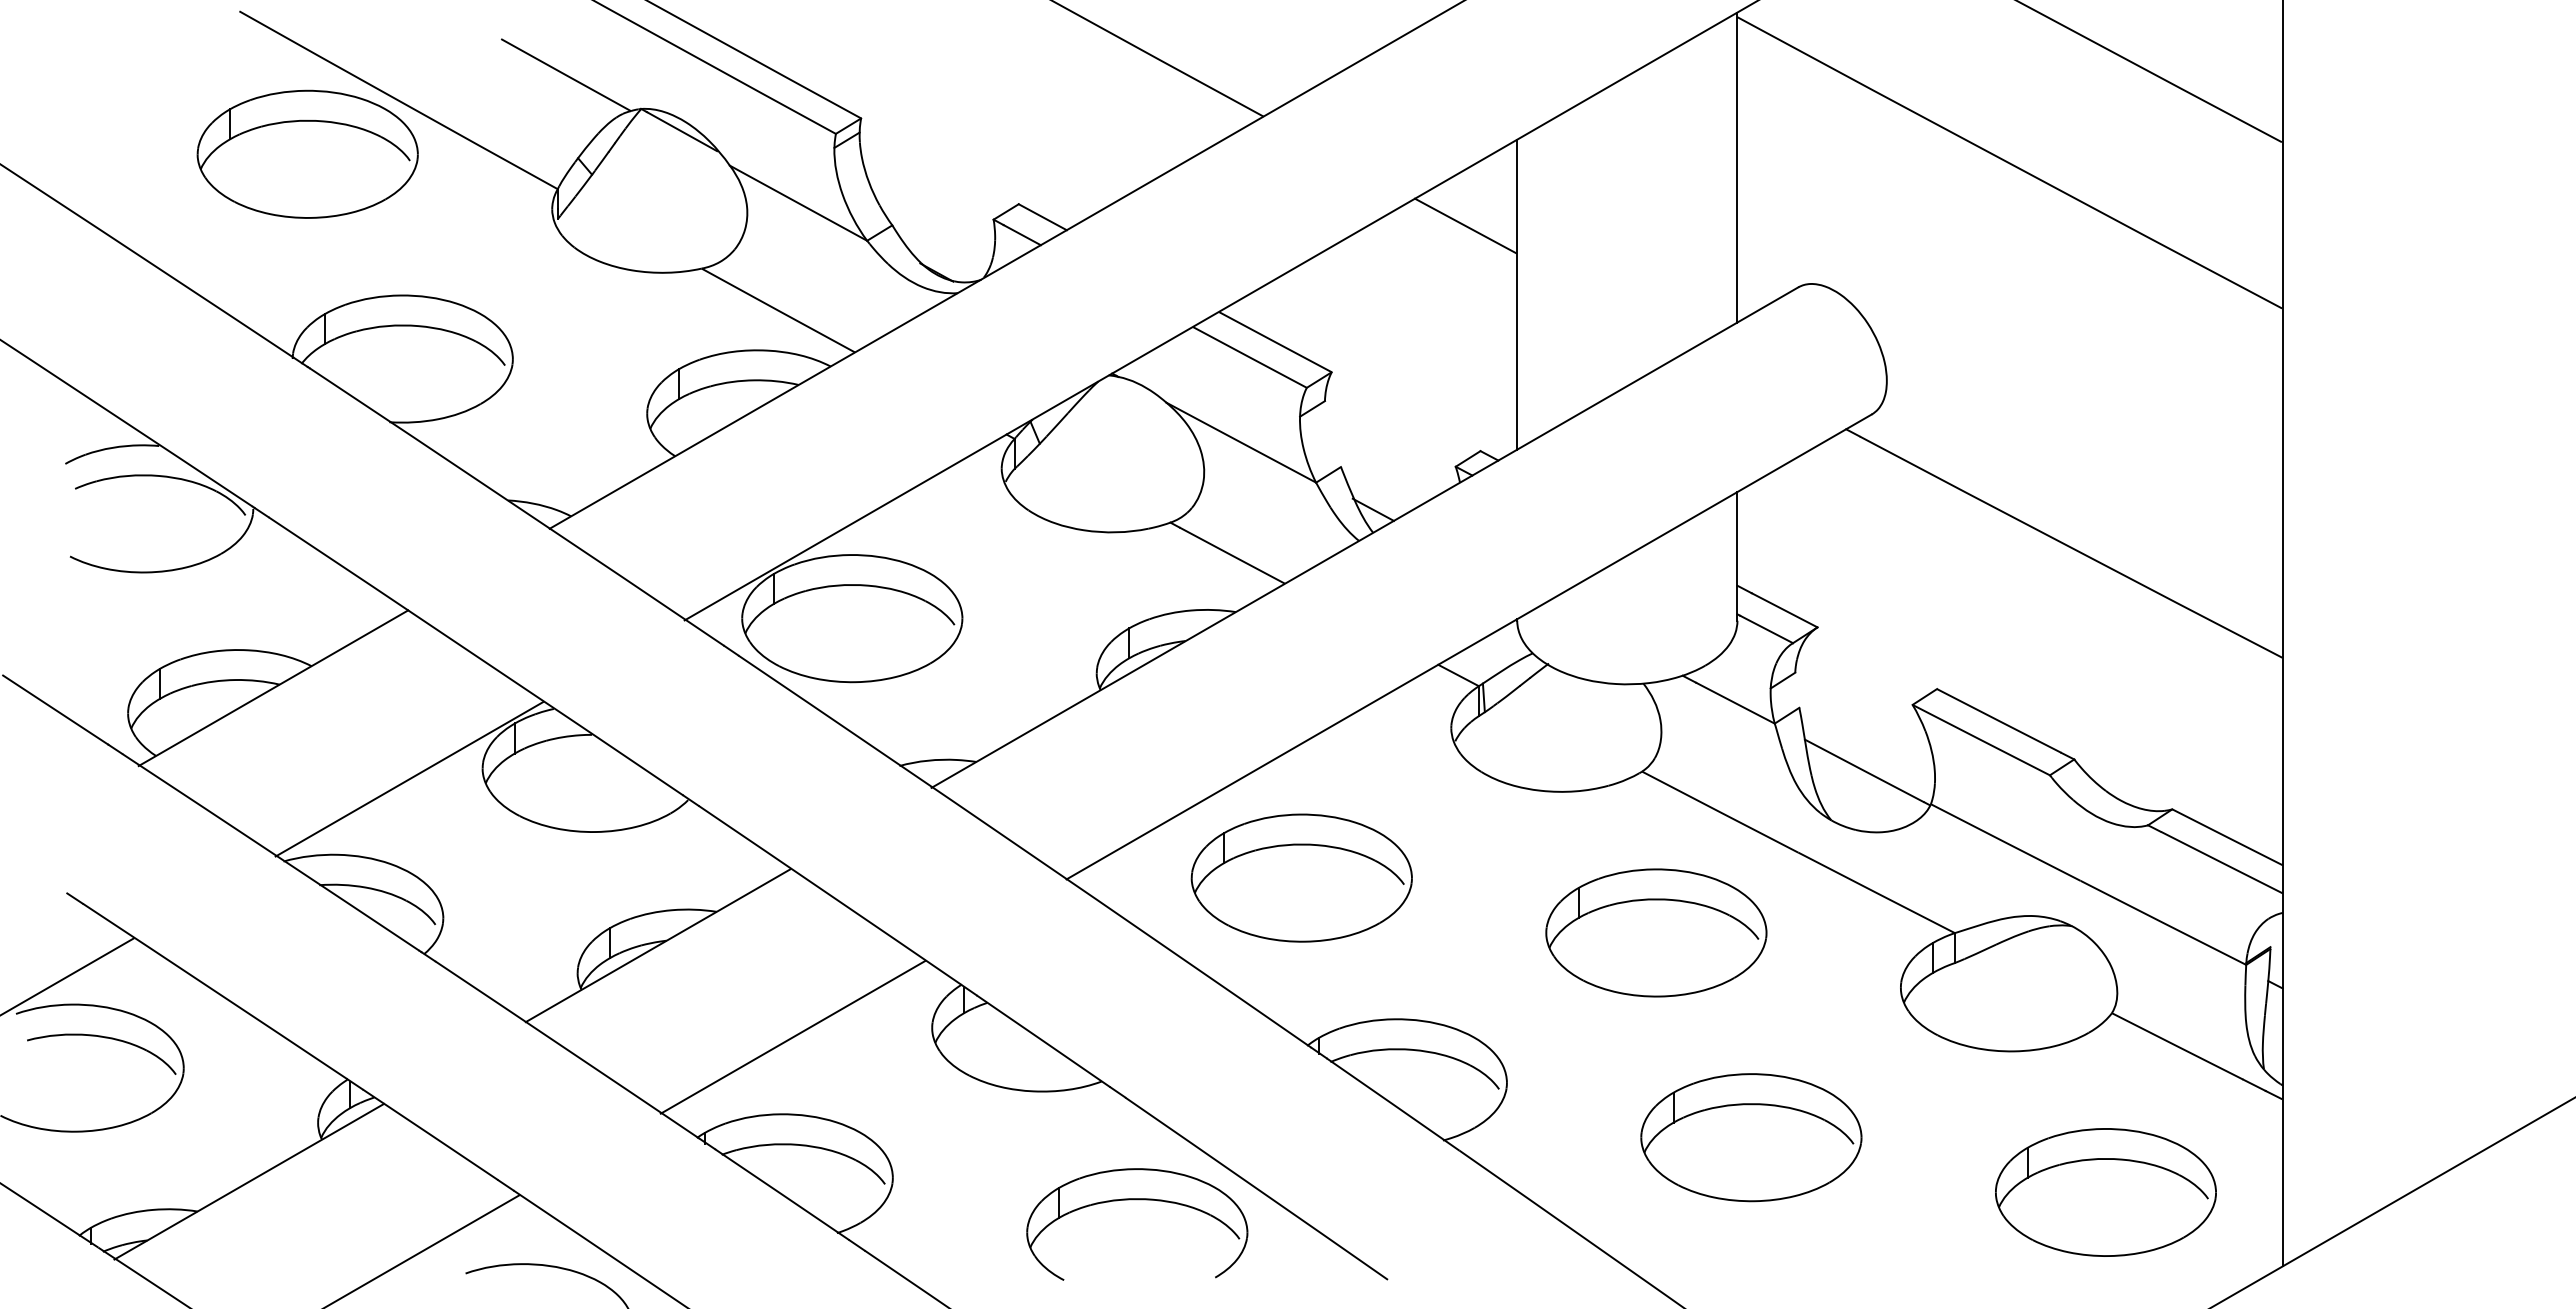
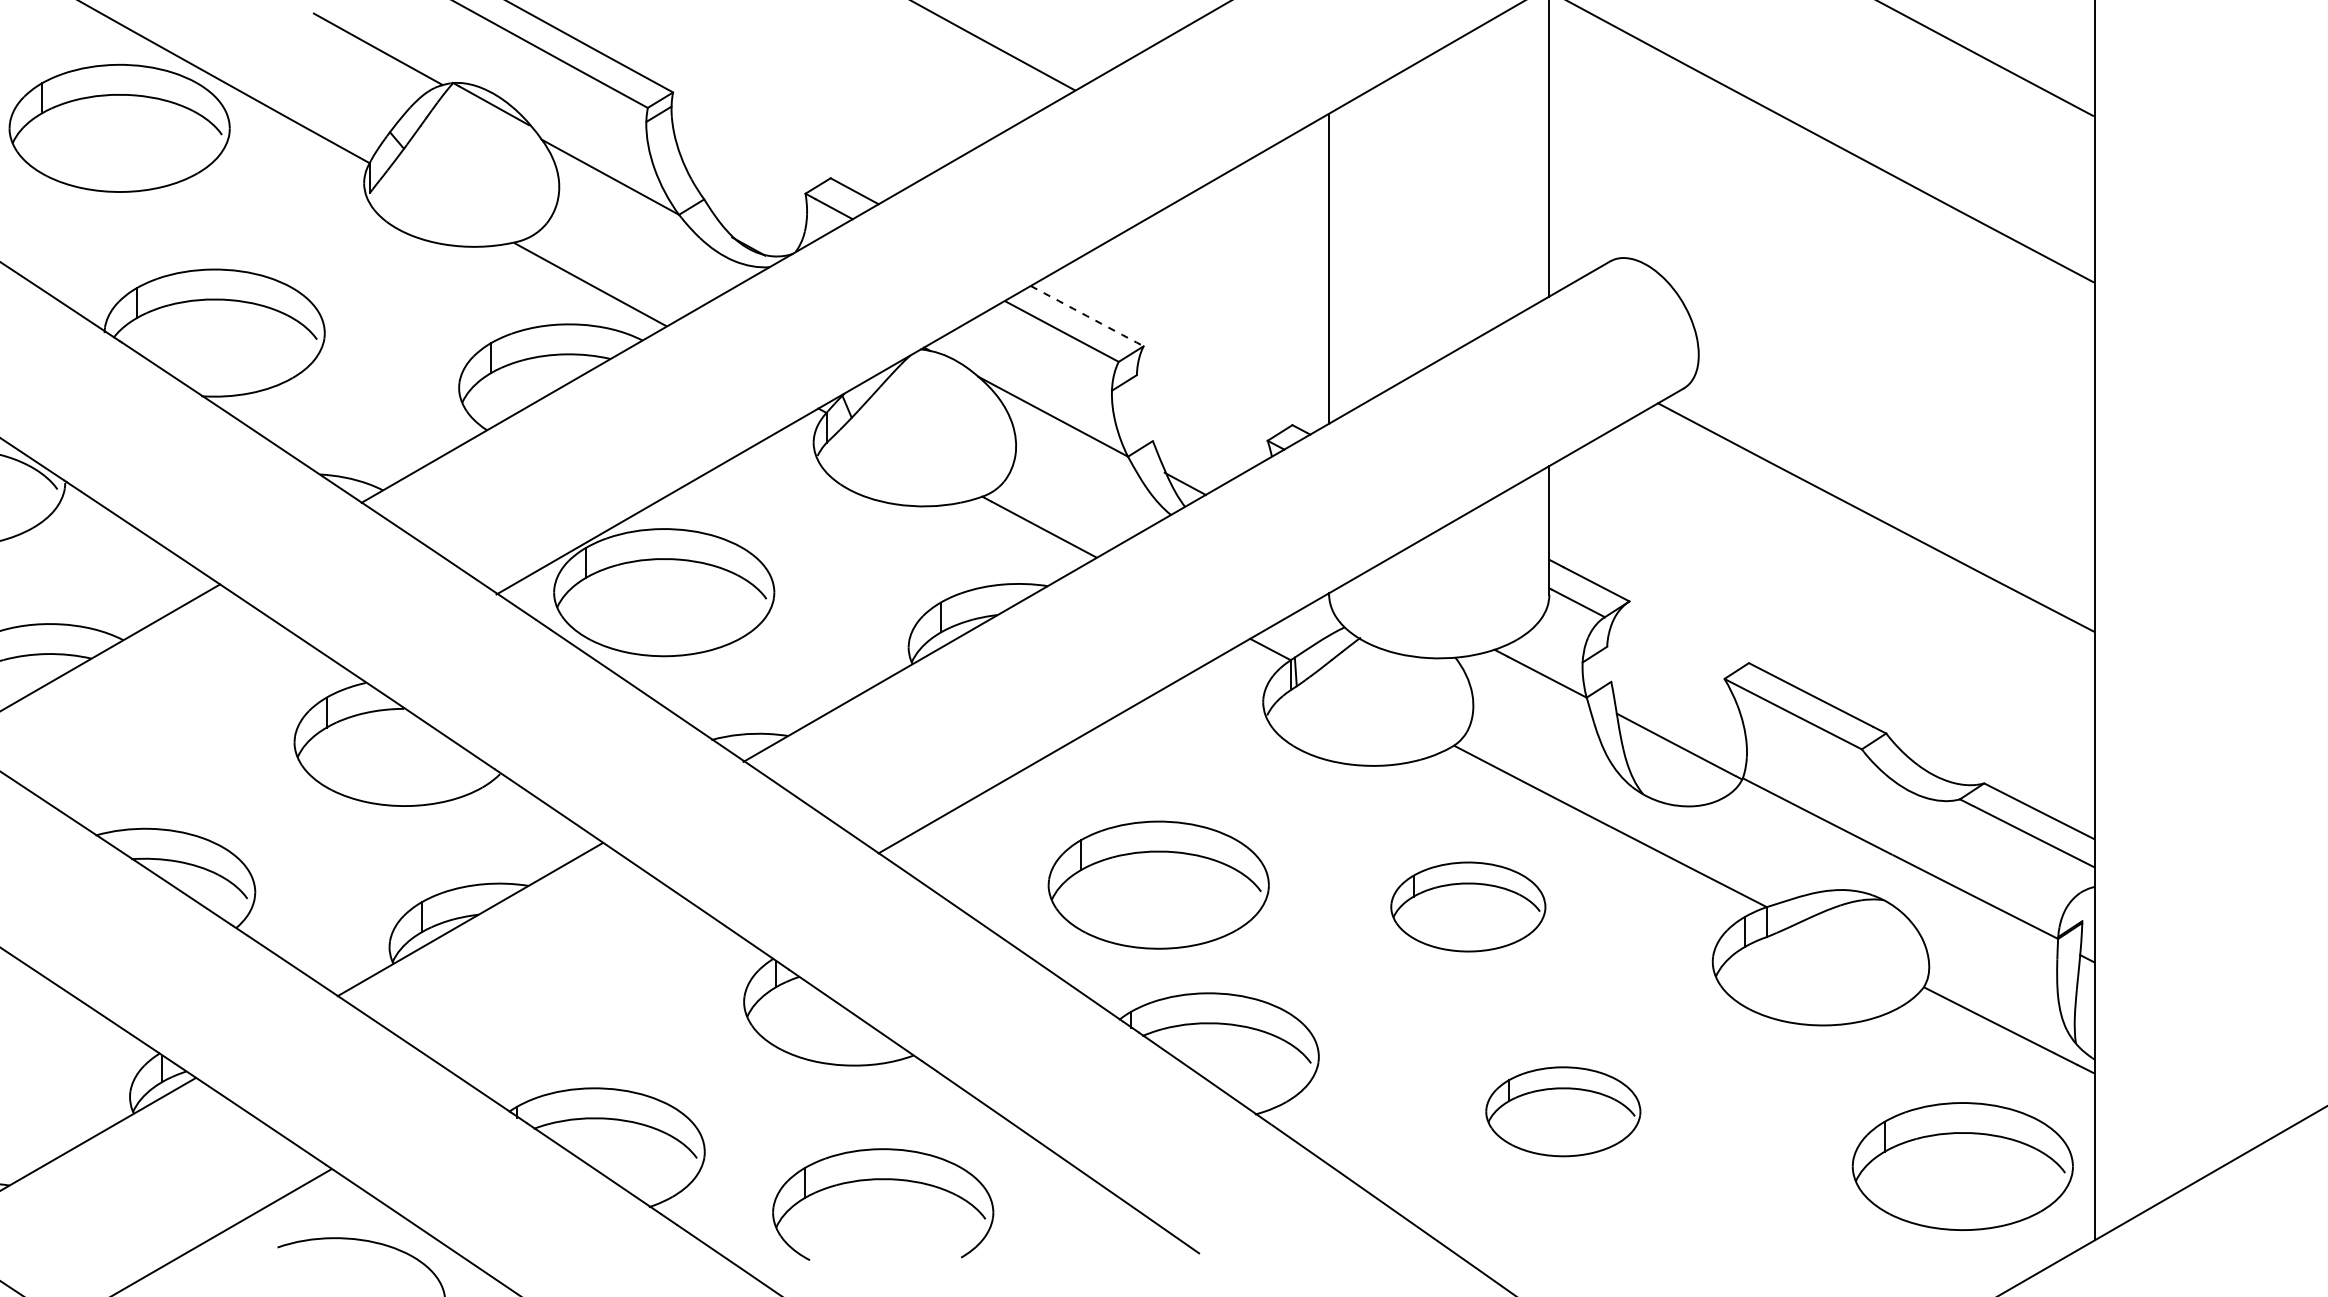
line: (1465, 225) -> (1277, 199), removed
arc: (1275, 342) -> (1087, 316), solid -> dashed
line: (409, 778) -> (221, 752), removed
part: (1301, 877) -> (1158, 884), moved
part: (1656, 932) -> (1468, 906), size x0.7
line: (792, 1037) -> (604, 1011), removed
part: (1751, 1137) -> (1563, 1111), size x0.7
part: (2105, 1192) -> (1962, 1166), moved
part: (1137, 1200) -> (883, 1180), moved

